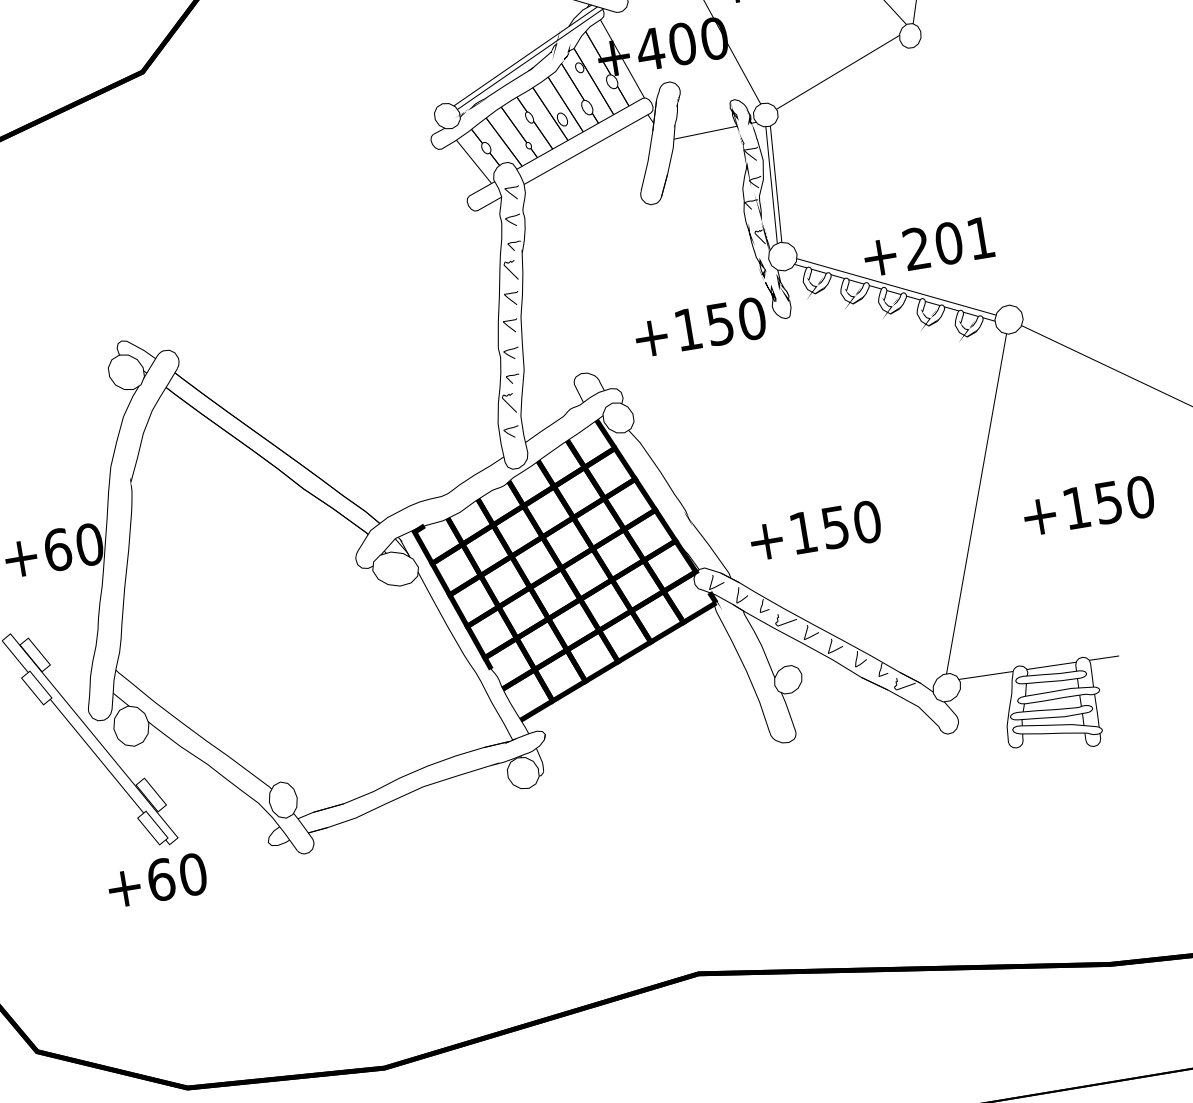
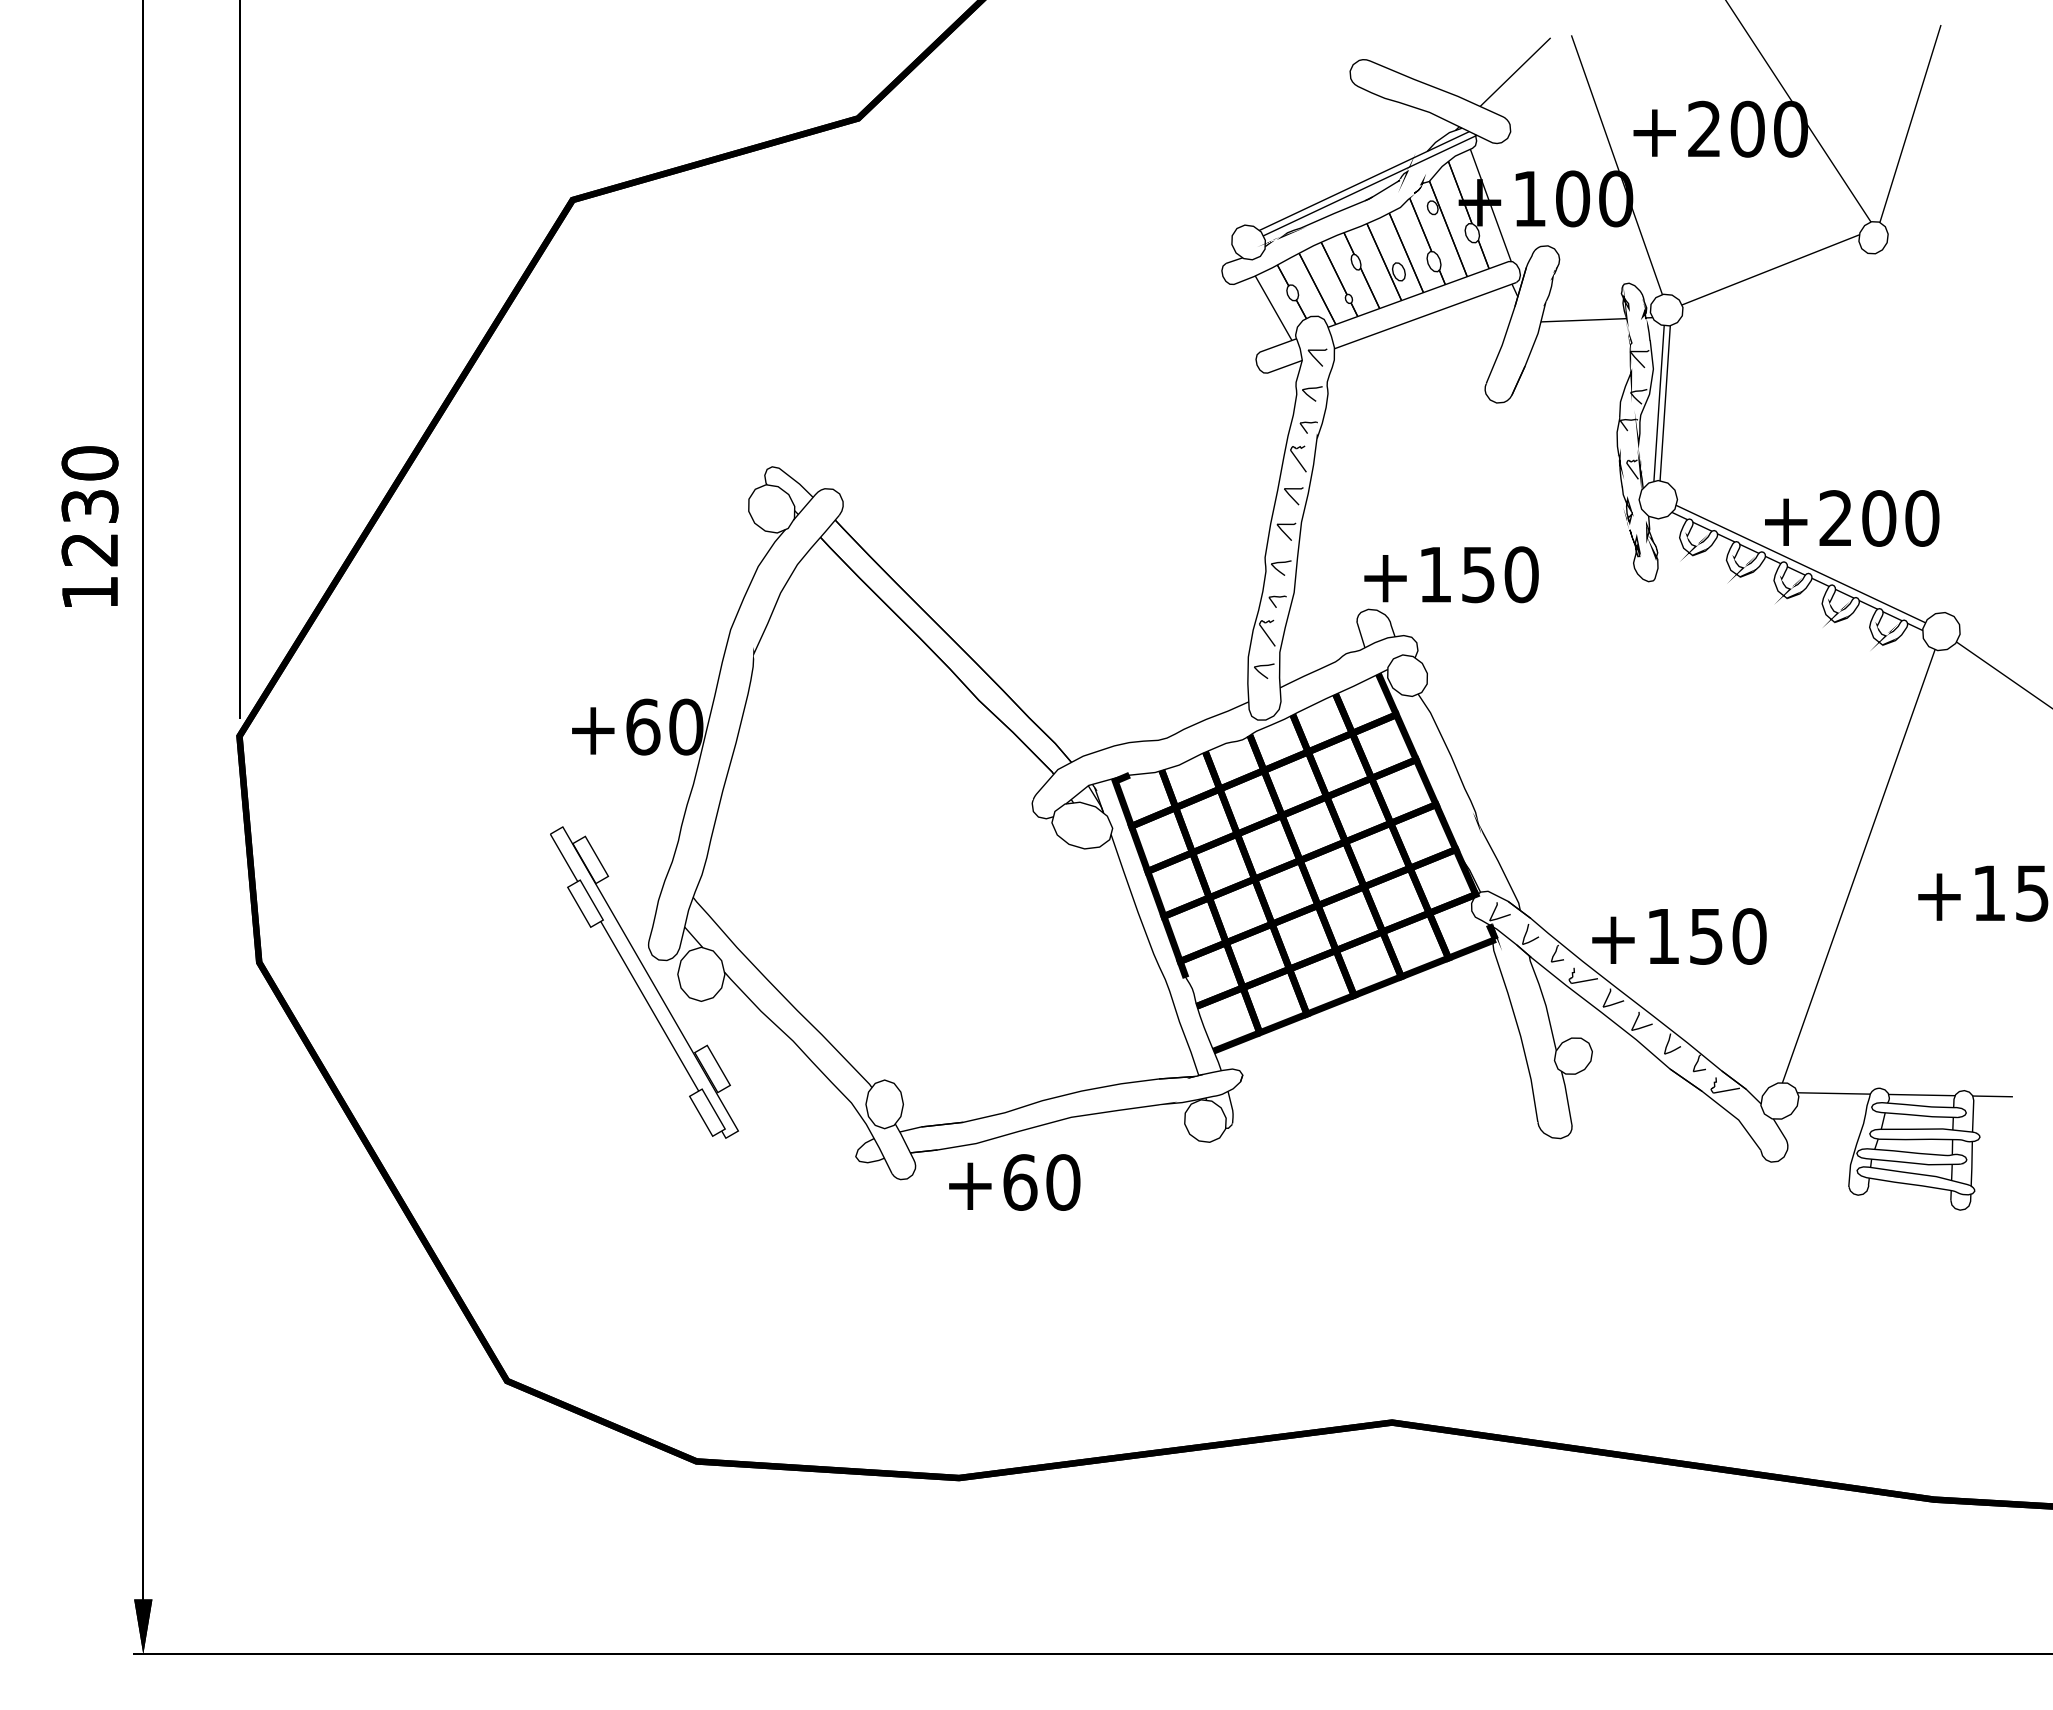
text: (650, 49) -> (1529, 198), +400 -> +100
text: (981, 238) -> (1922, 518), +201 -> +200
text: (700, 327) -> (1451, 574), moved
text: (815, 530) -> (1679, 936), moved
text: (157, 880) -> (1014, 1182), moved

